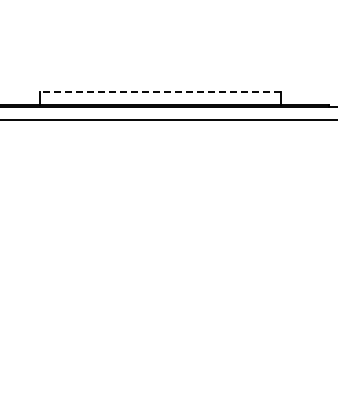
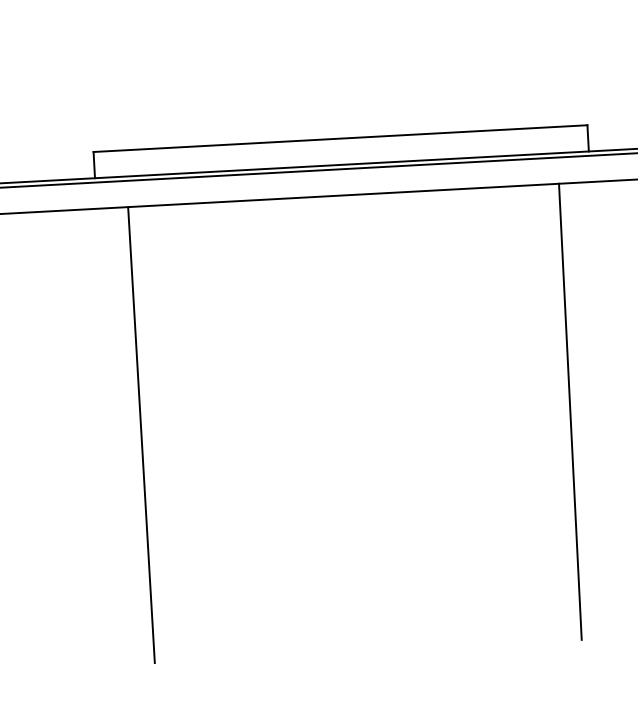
line: (160, 92) -> (340, 139), dashed -> solid
line: (55, 230) -> (140, 433), added
line: (264, 230) -> (568, 410), added

